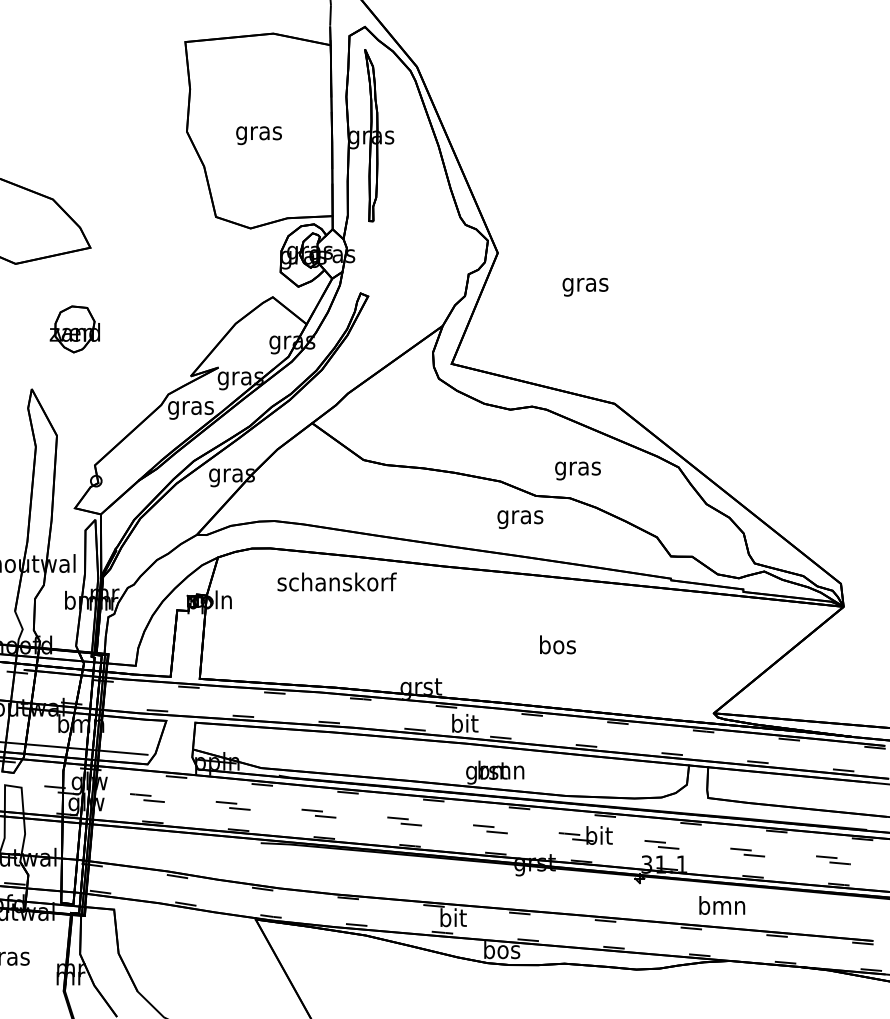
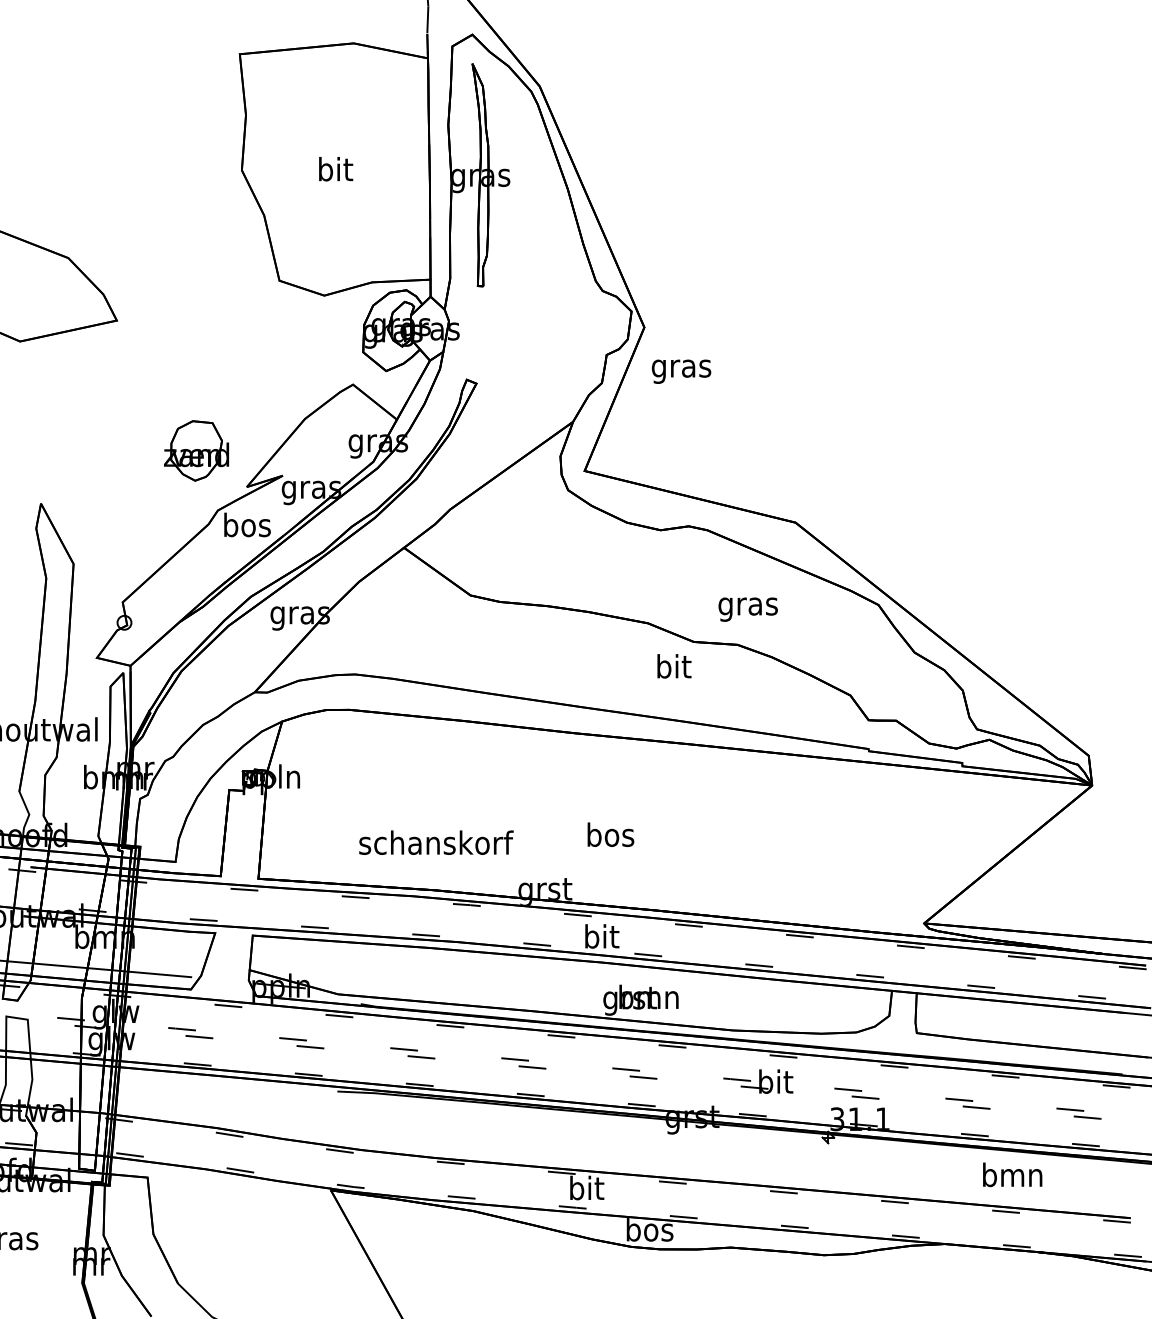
text: (258, 133) -> (334, 172), gras -> bit
text: (585, 287) -> (681, 372), moved
part: (74, 329) -> (195, 451), moved
text: (190, 407) -> (246, 527), gras -> bos
text: (520, 517) -> (673, 669), gras -> bit
text: (336, 581) -> (435, 842), moved
text: (557, 644) -> (610, 834), moved
text: (722, 905) -> (1012, 1174), moved

